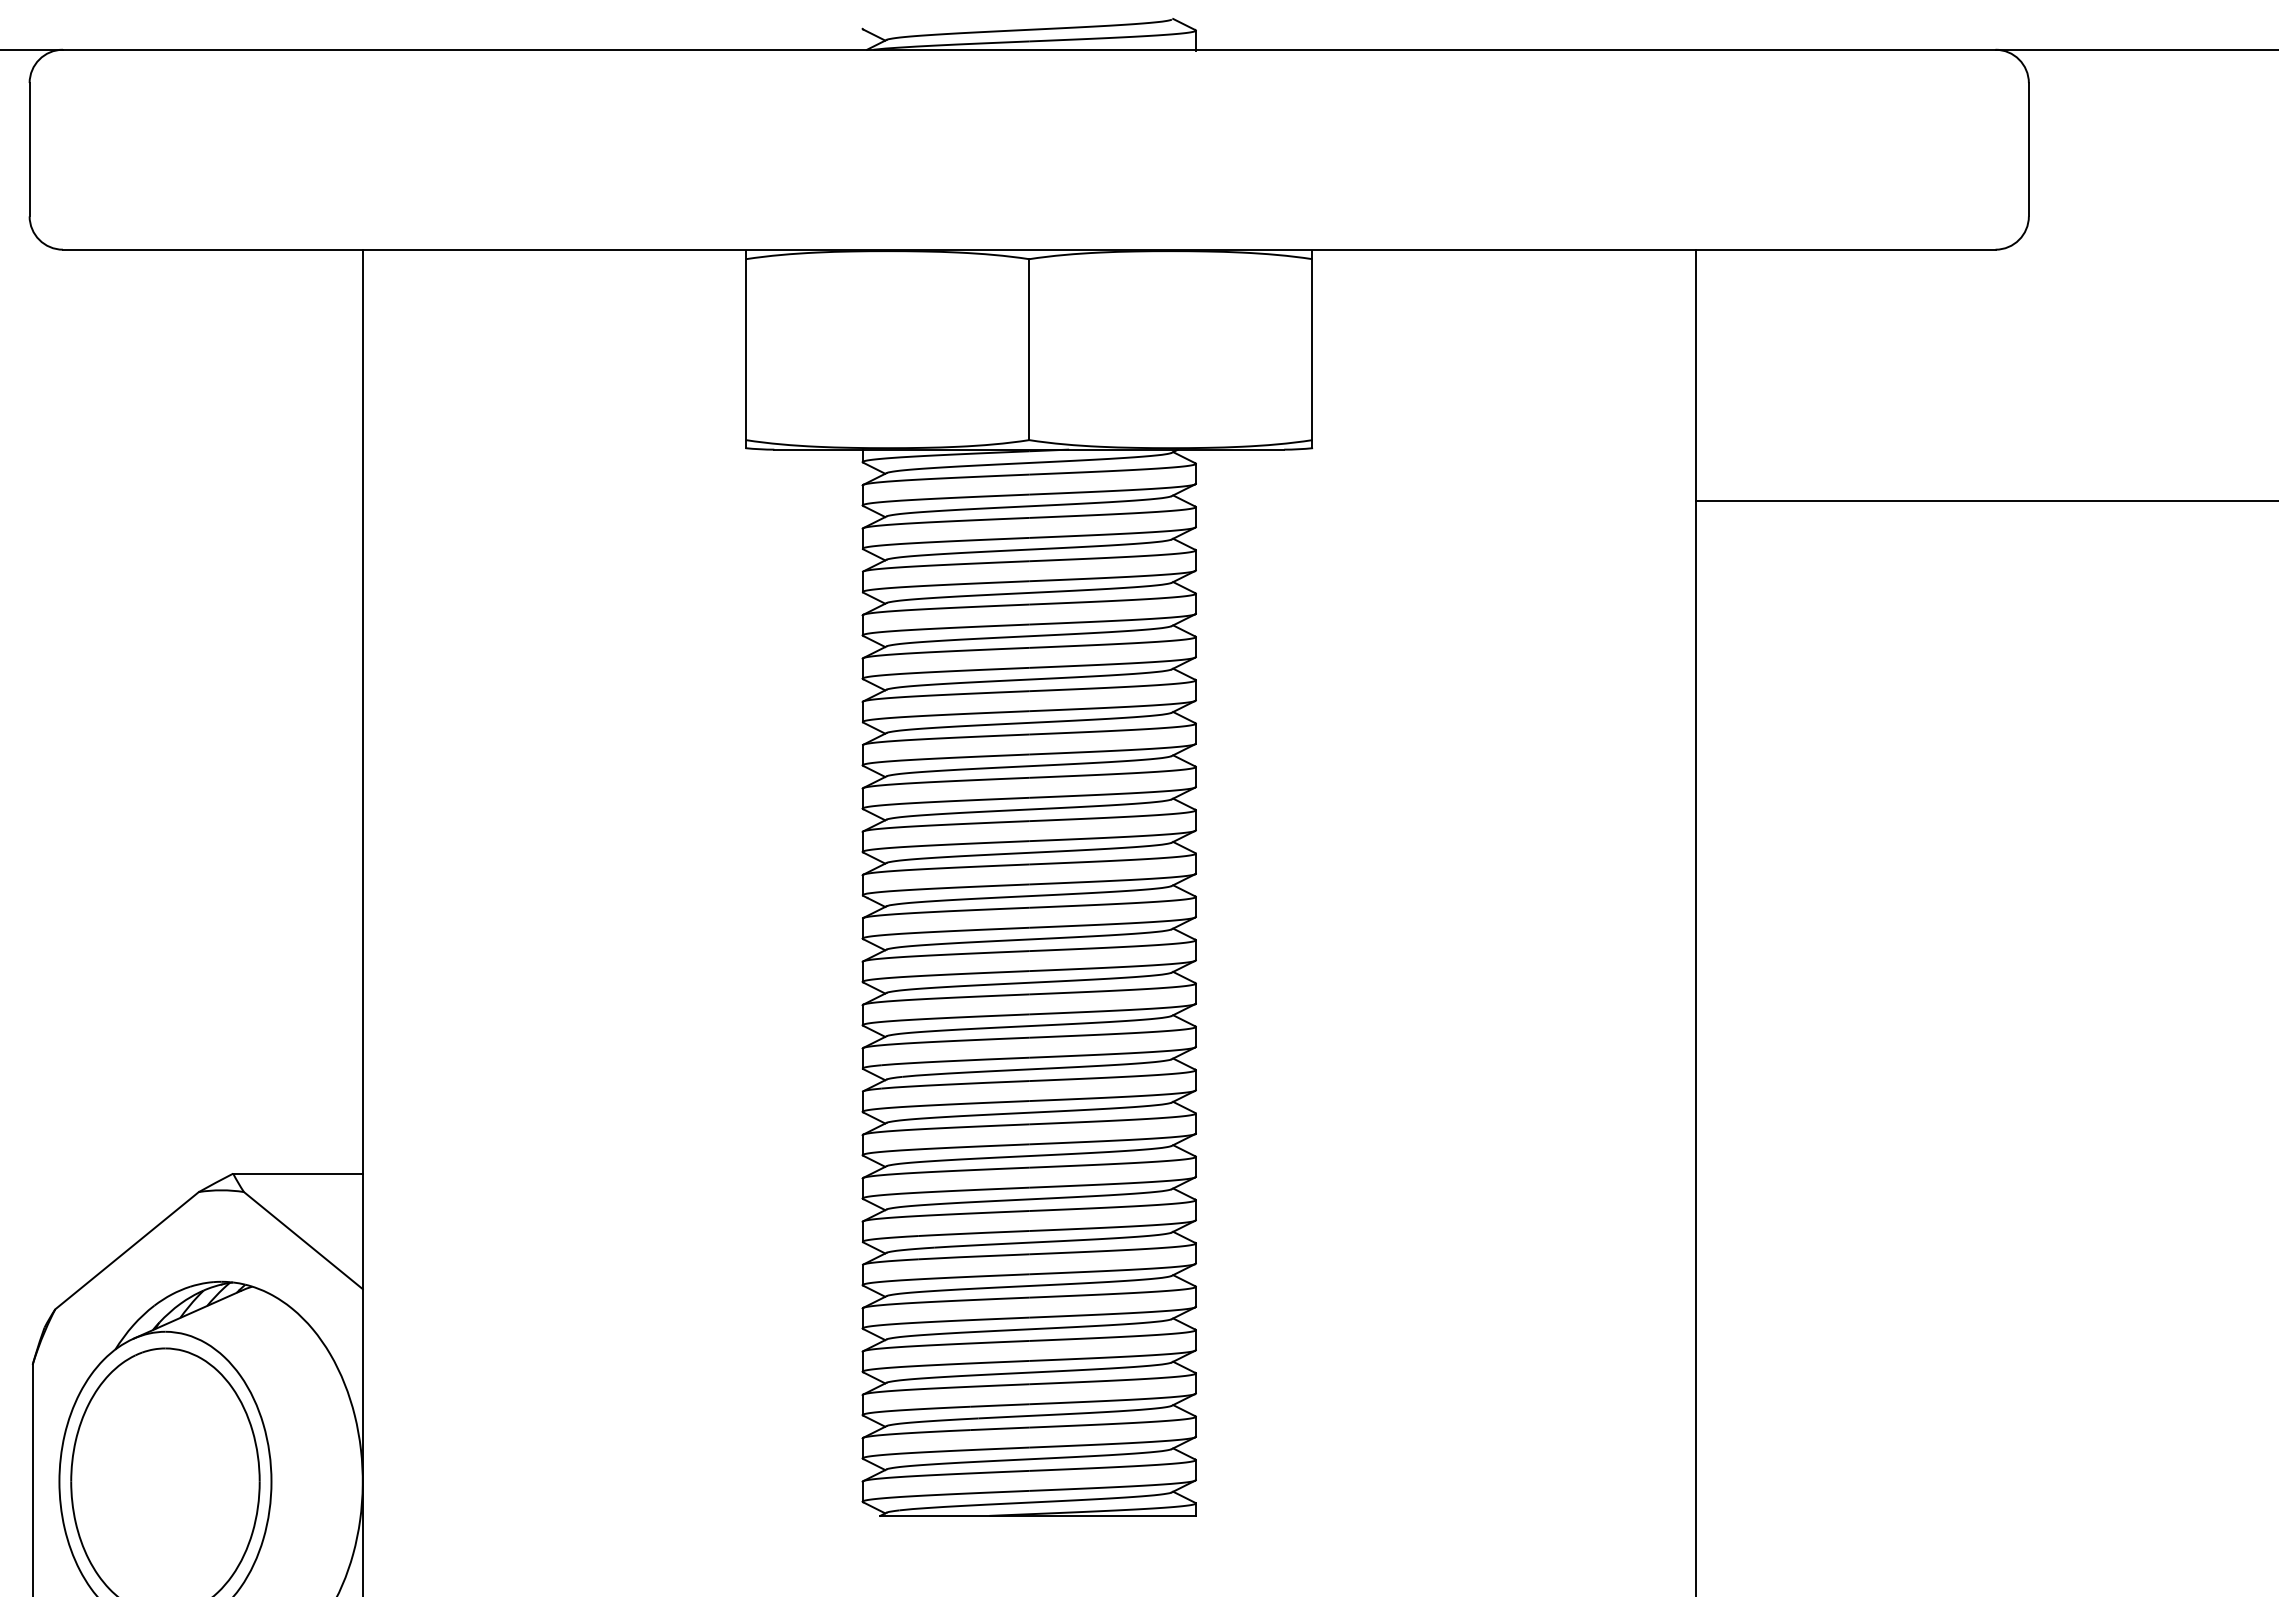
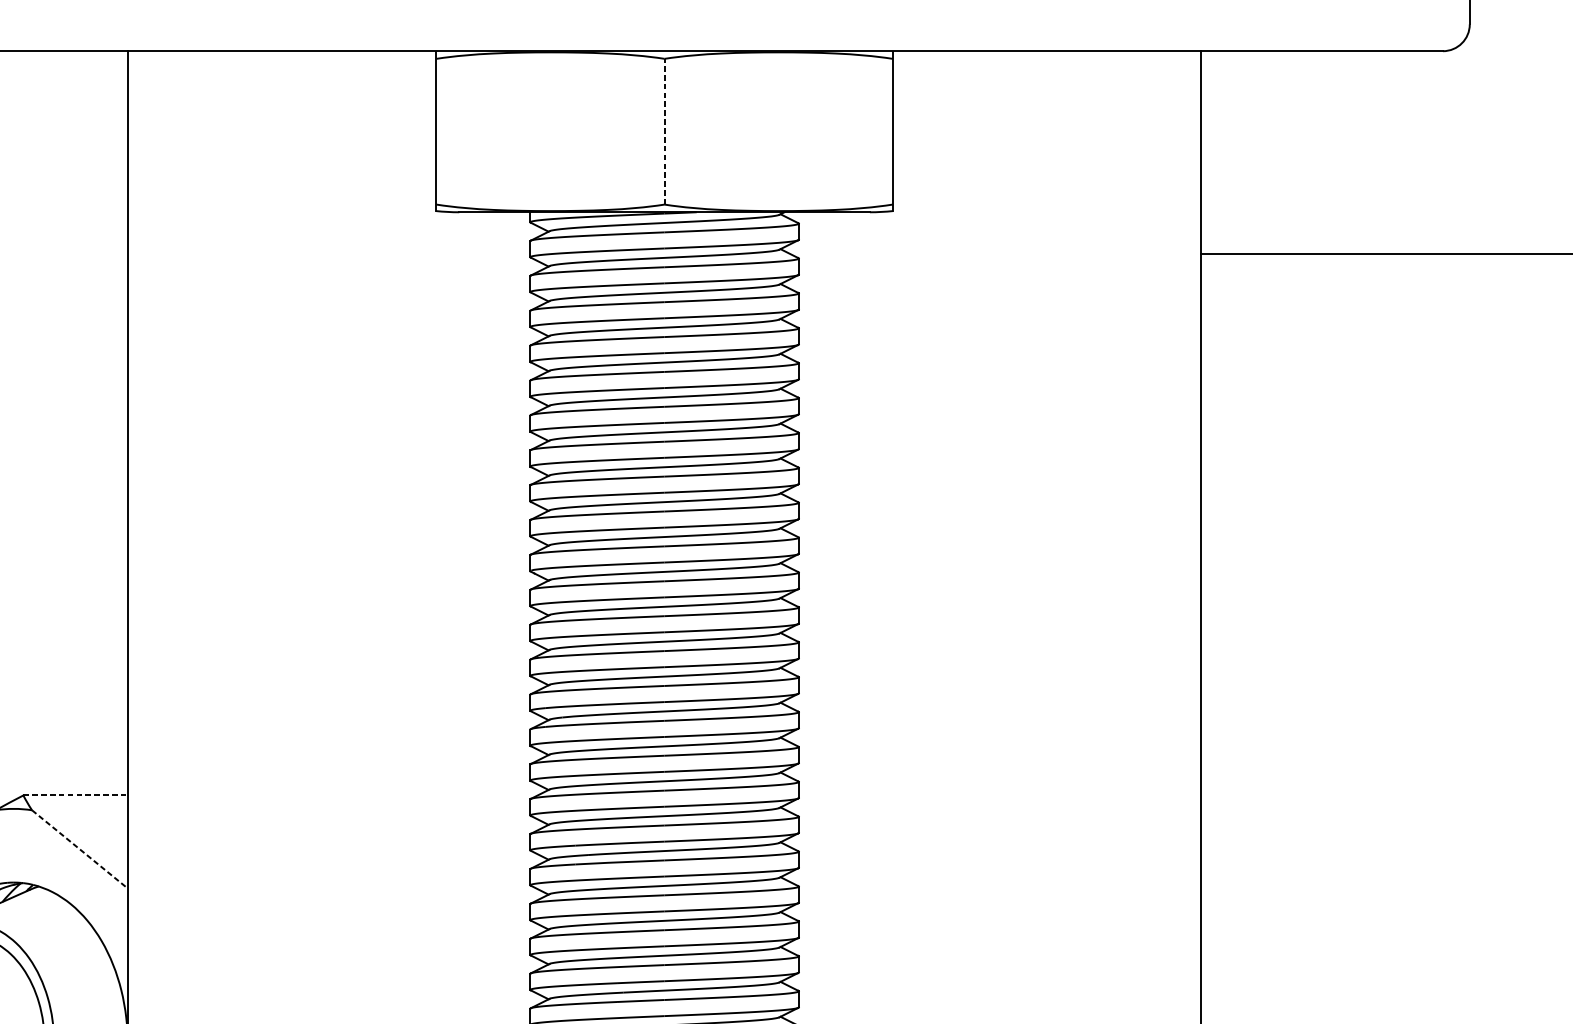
line: (1029, 349) -> (664, 131), solid -> dashed
line: (298, 1173) -> (75, 795), solid -> dashed
line: (303, 1240) -> (80, 849), solid -> dashed

